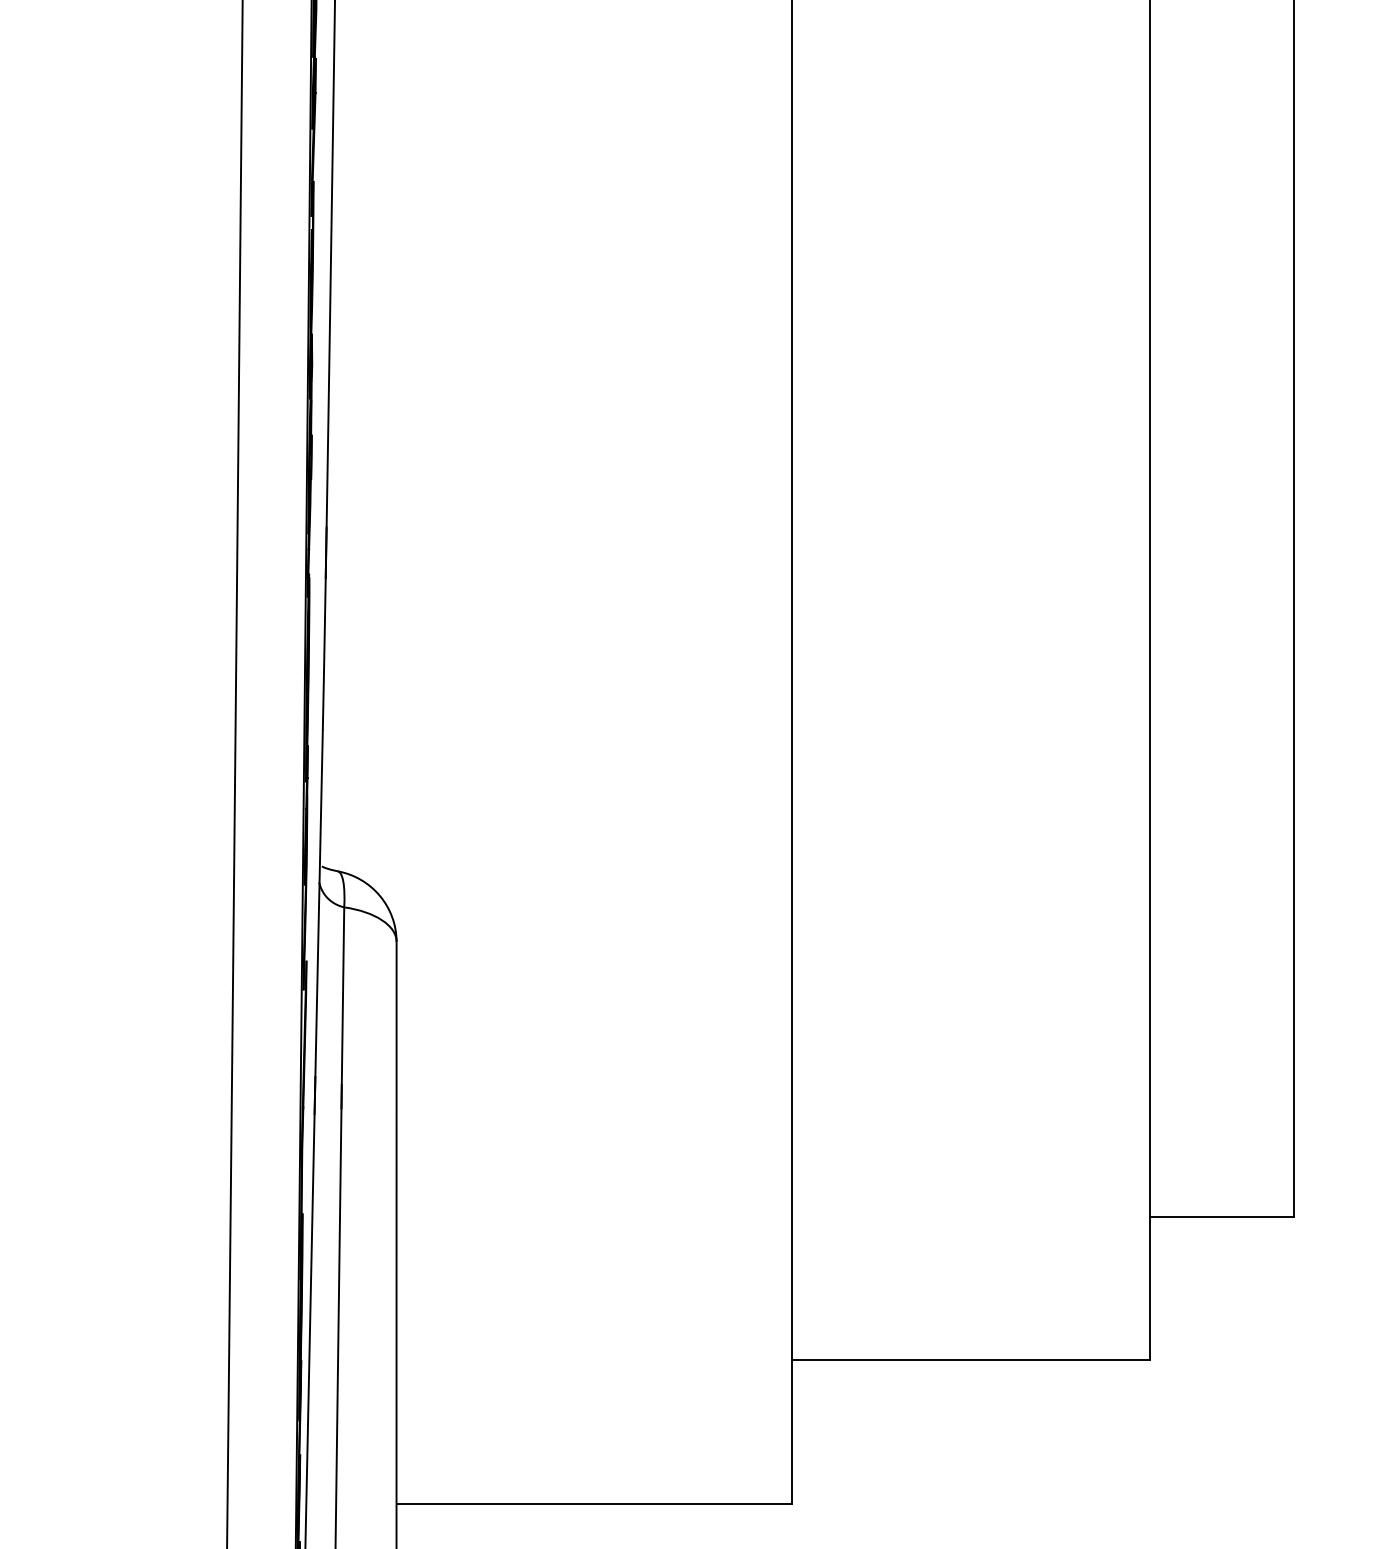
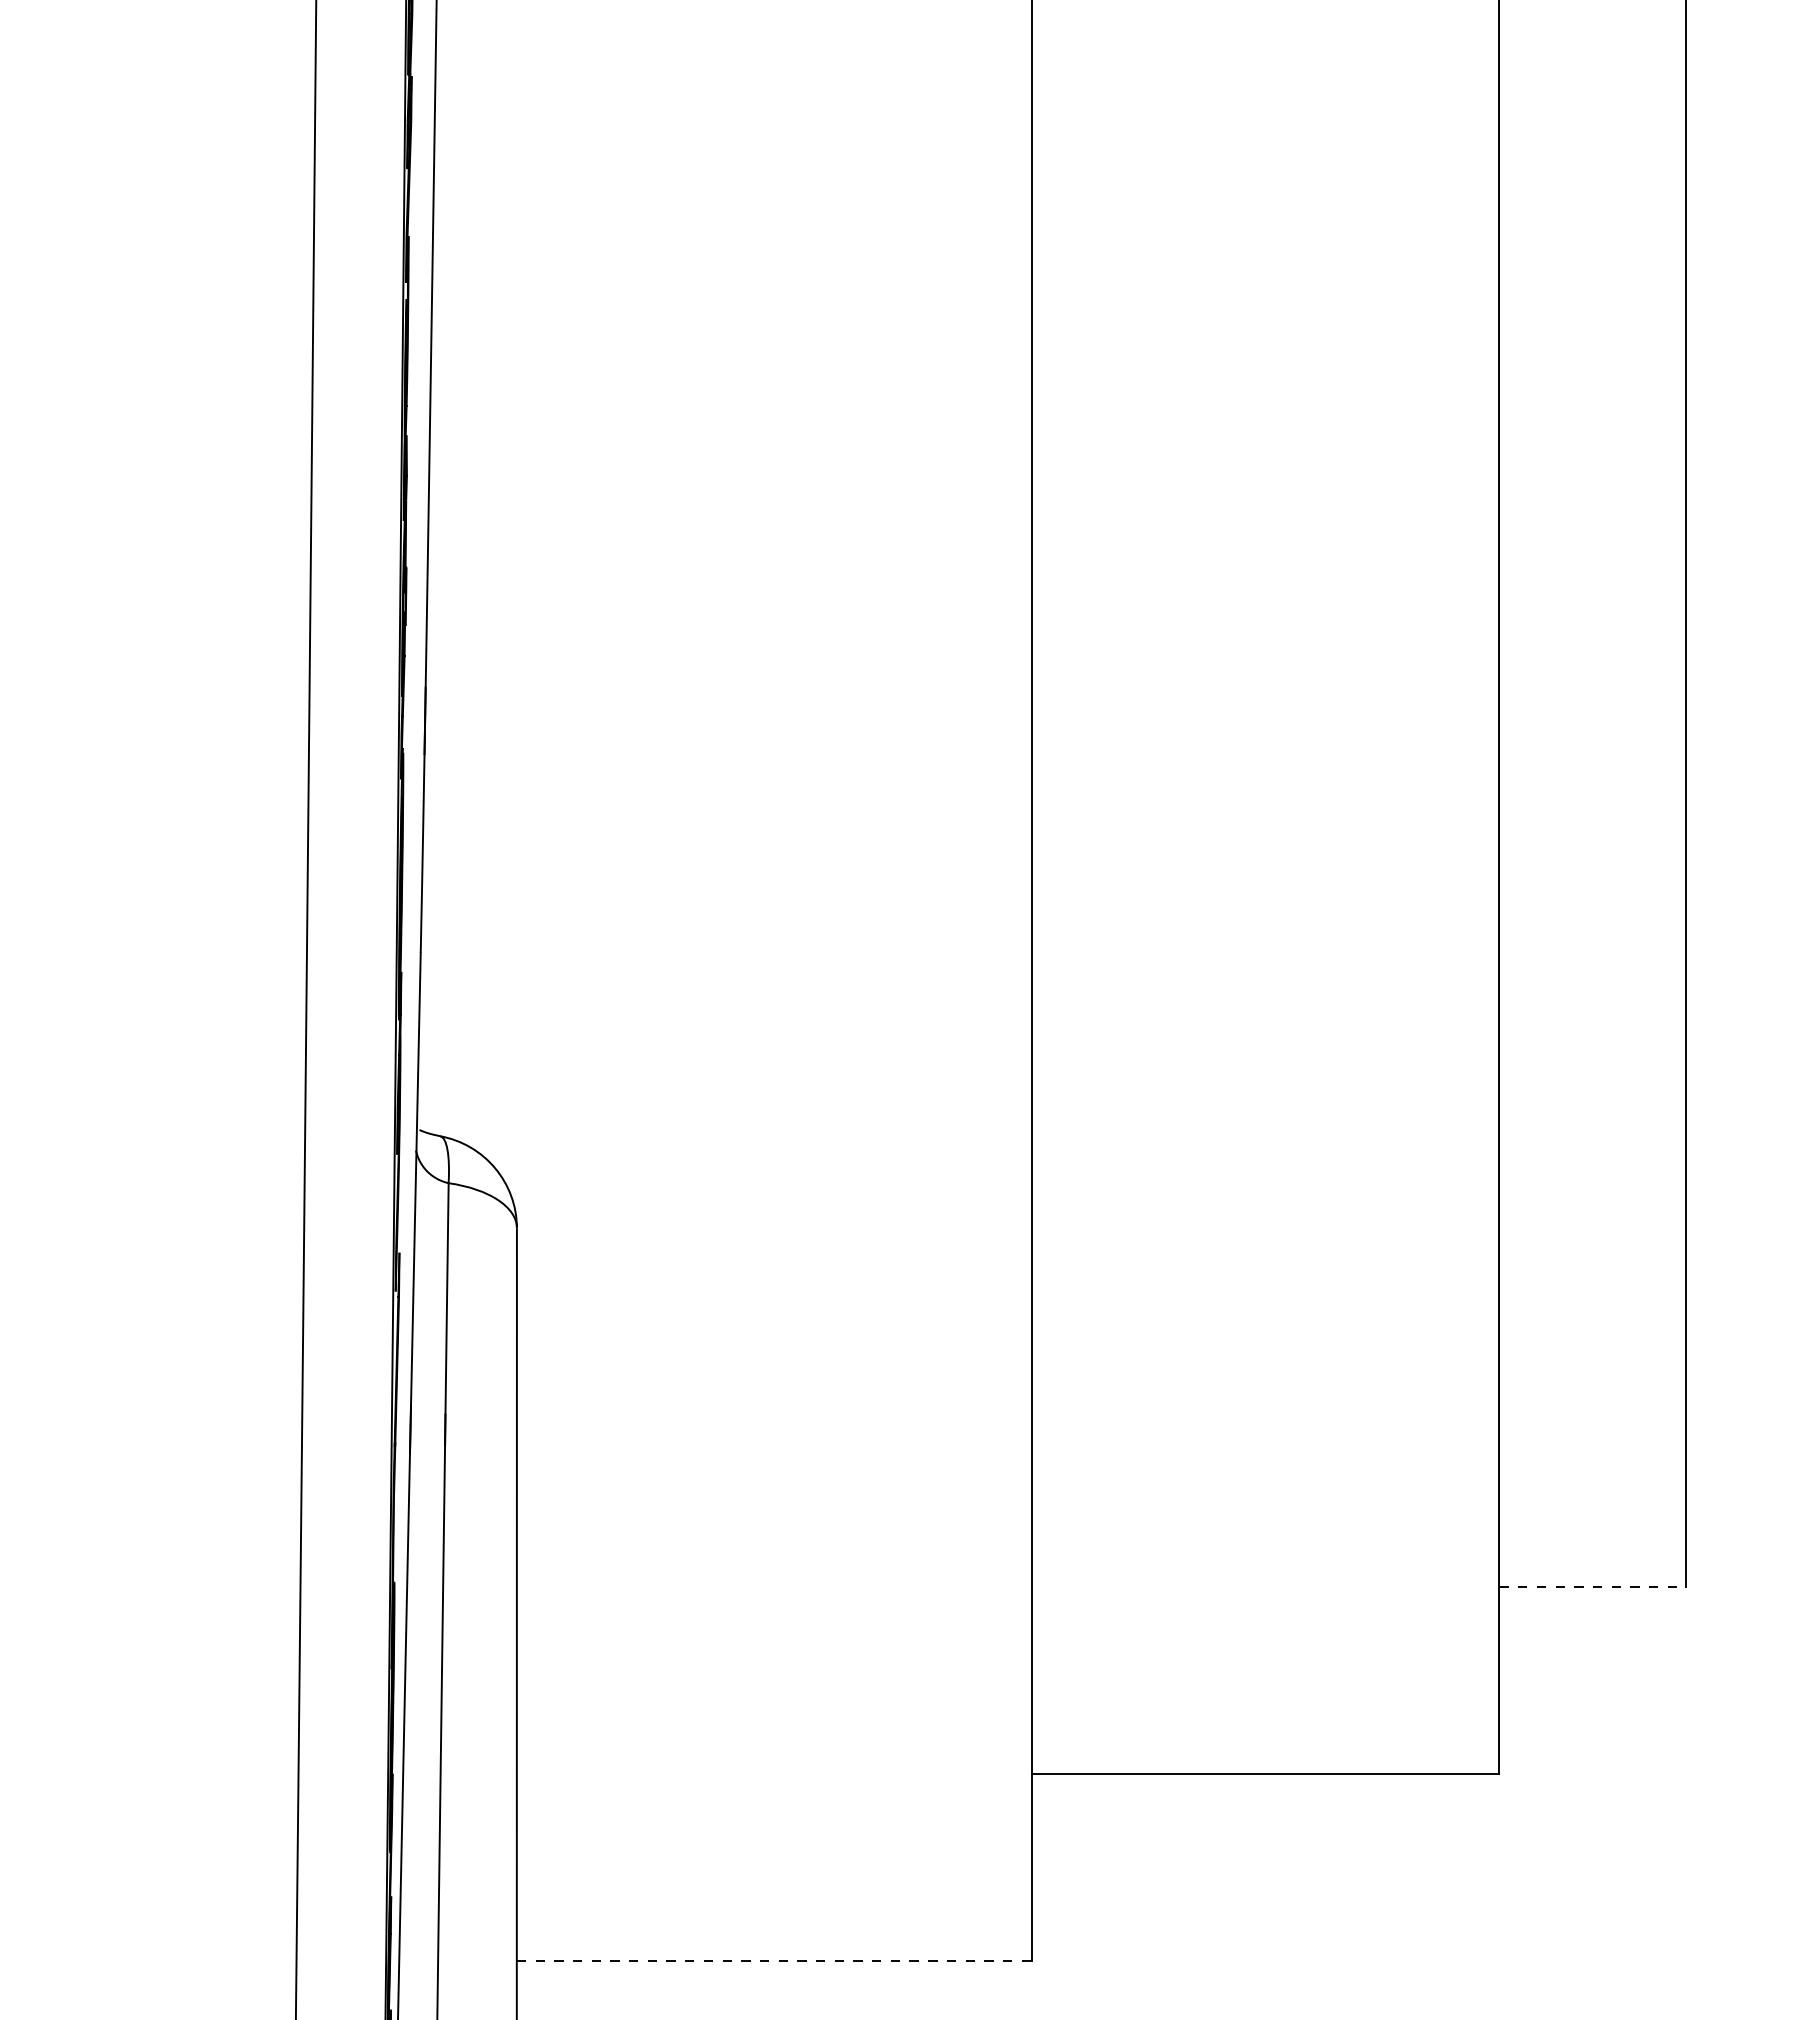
line: (1222, 1216) -> (1593, 1586), solid -> dashed
line: (594, 1503) -> (774, 1960), solid -> dashed

